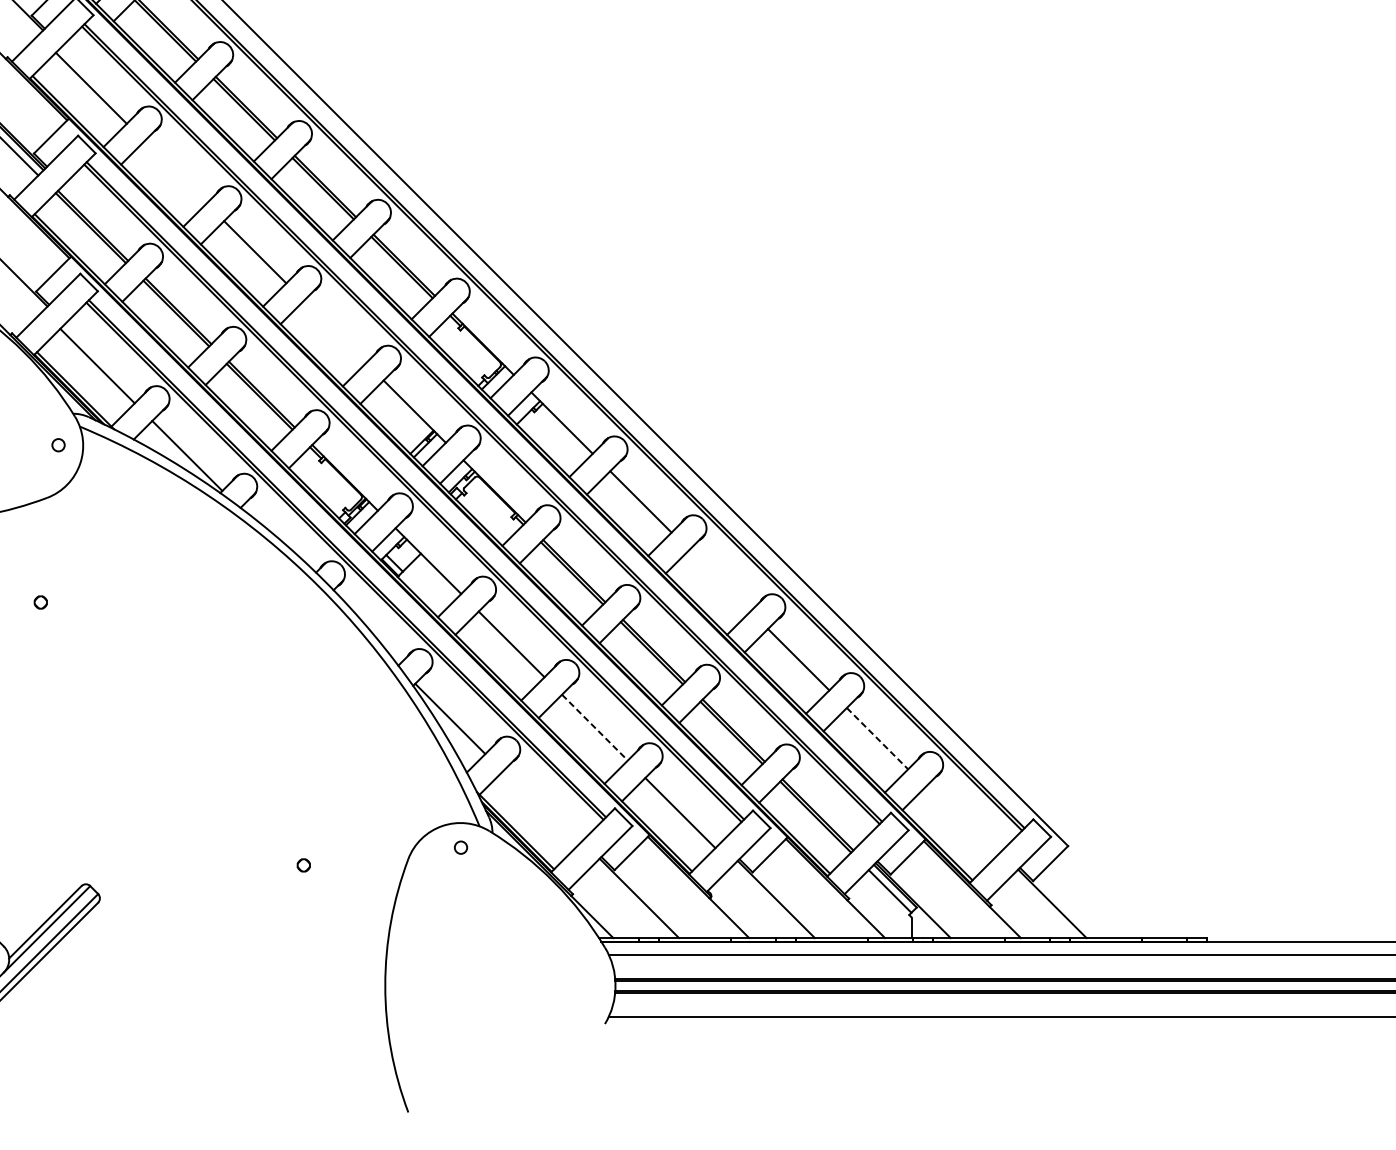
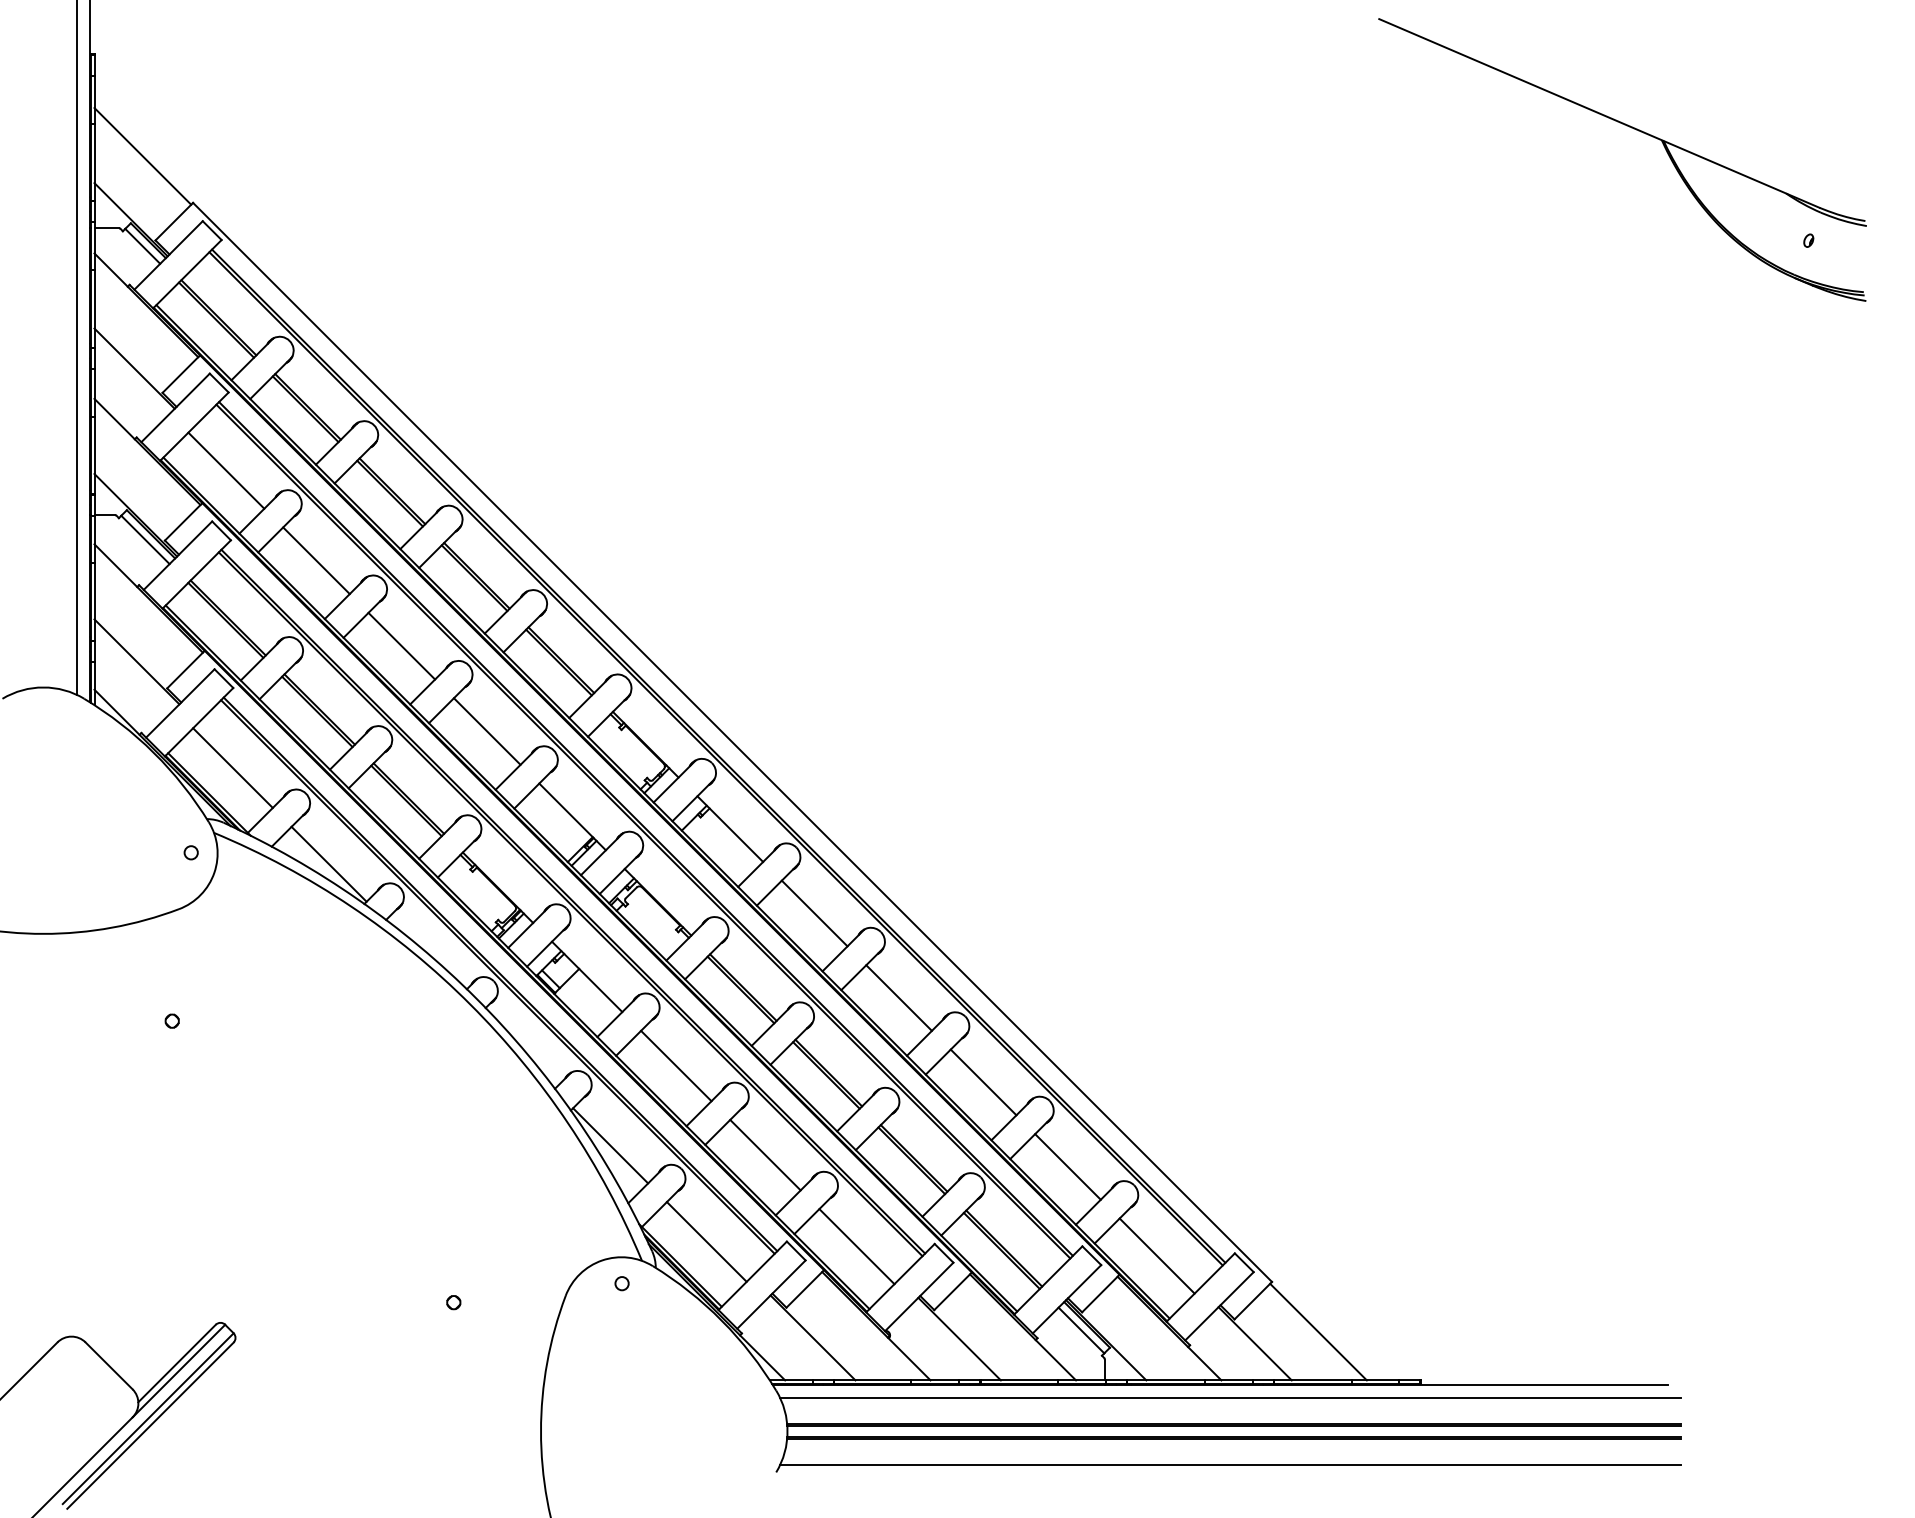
line: (175, 172) -> (316, 560), added
line: (334, 331) -> (486, 731), added
line: (719, 580) -> (898, 997), added
line: (594, 727) -> (765, 1155), dashed -> solid
line: (878, 739) -> (1068, 1167), dashed -> solid
line: (539, 808) -> (706, 1241), added
line: (960, 821) -> (1156, 1255), added
line: (1111, 892) -> (1318, 1331), added

